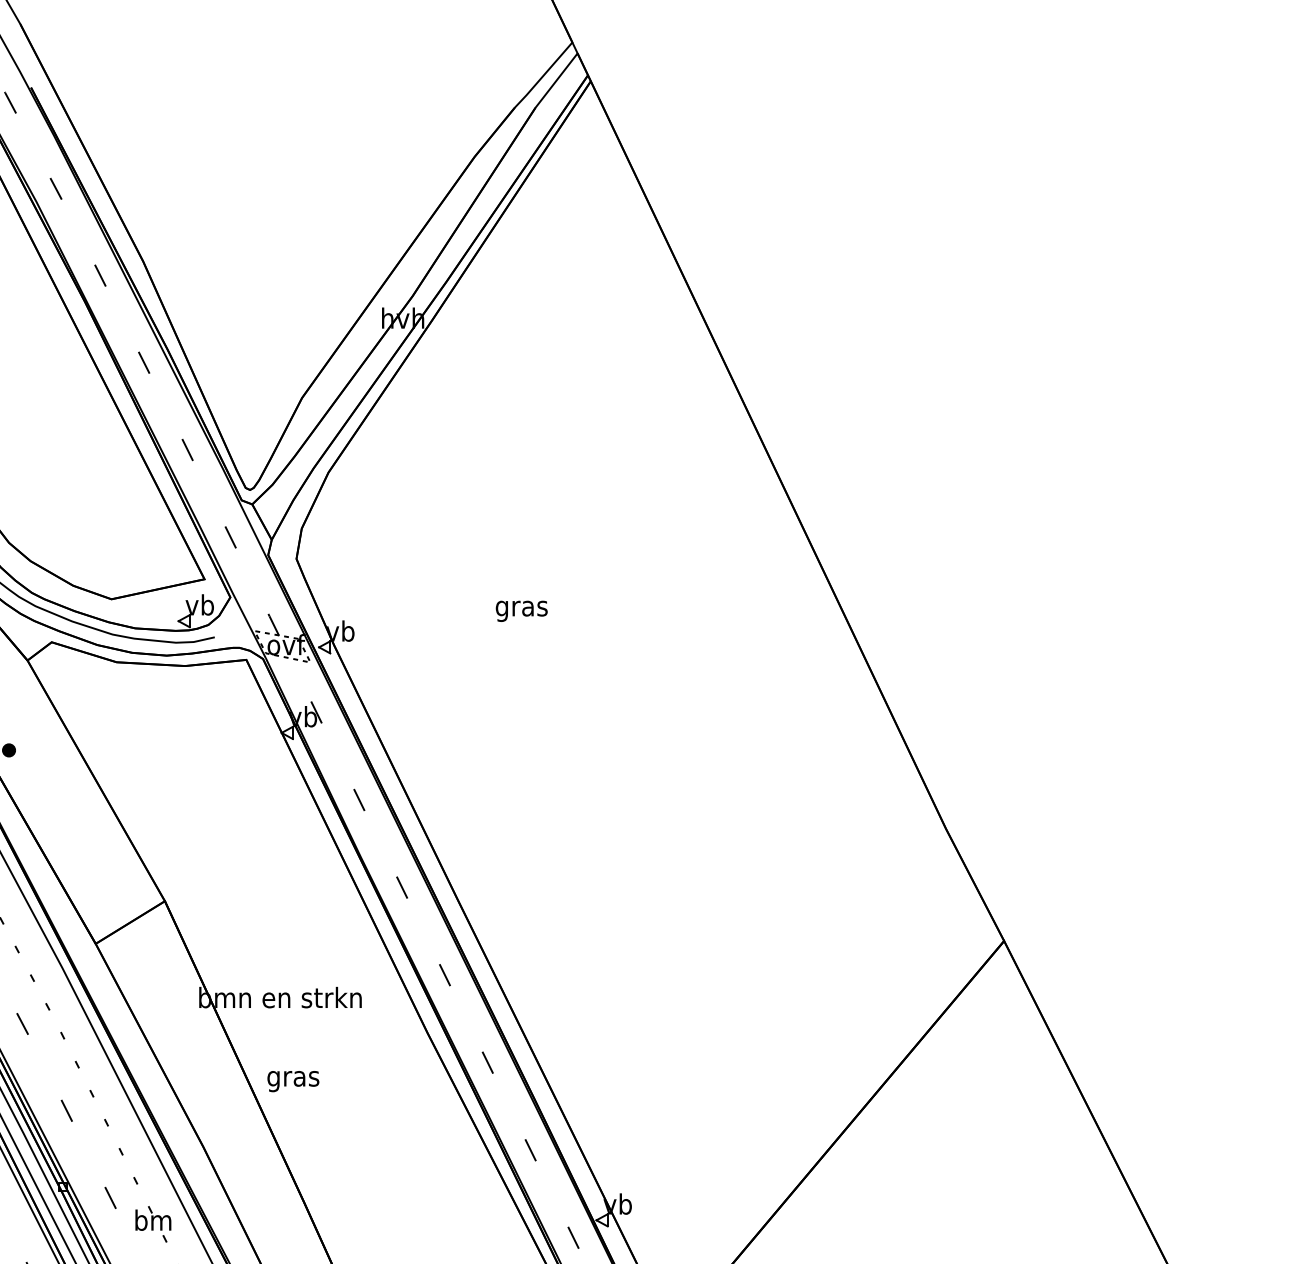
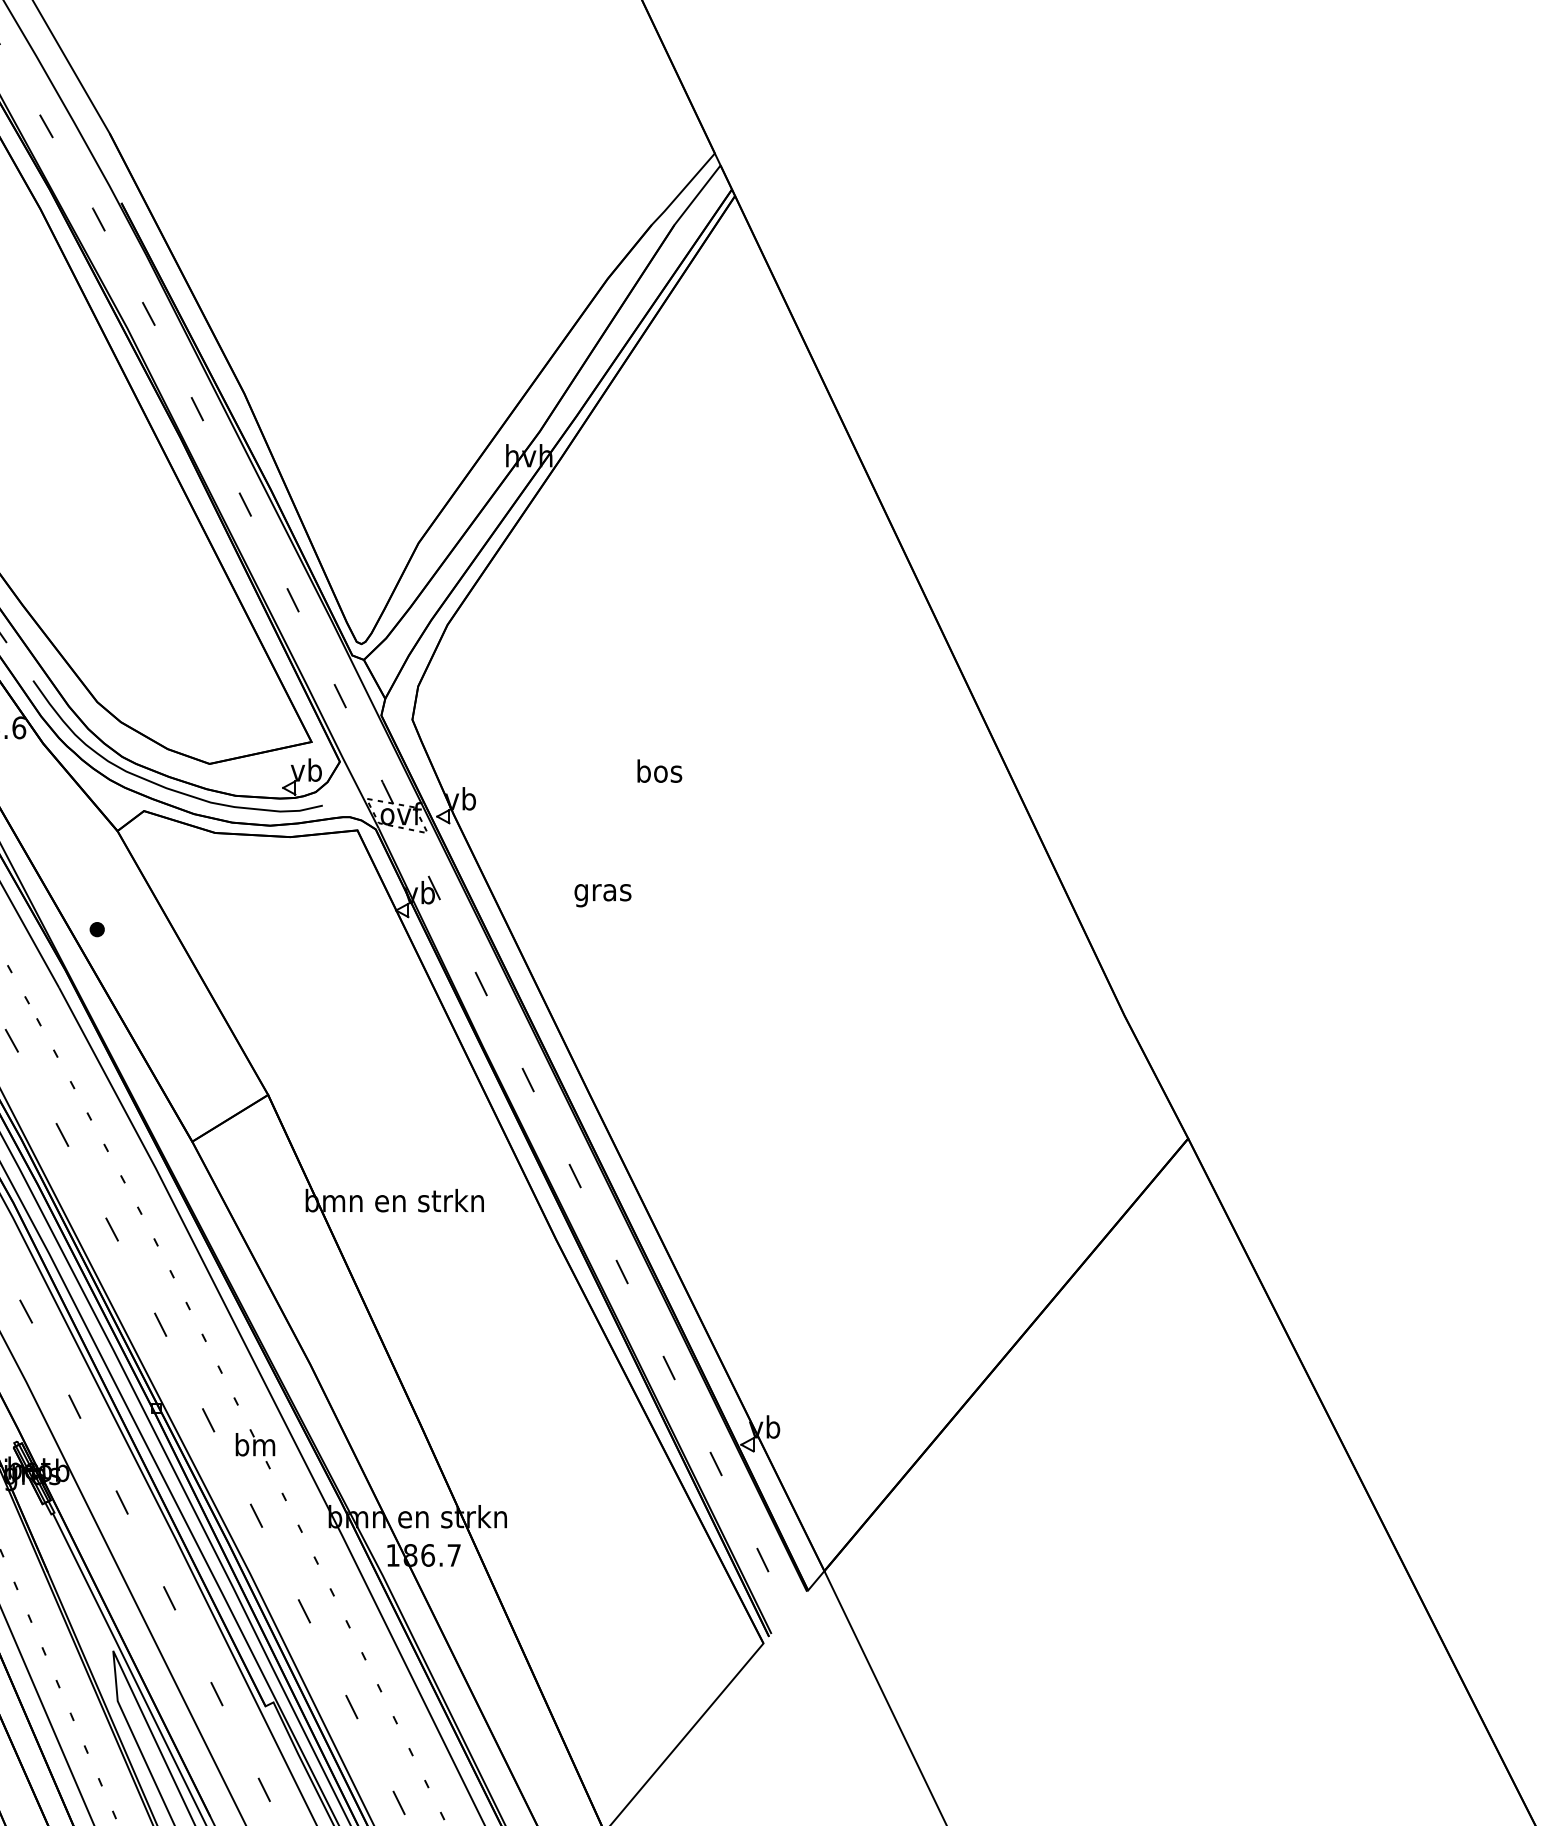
text: (521, 608) -> (659, 773), gras -> bos
text: (292, 1081) -> (602, 895), moved

